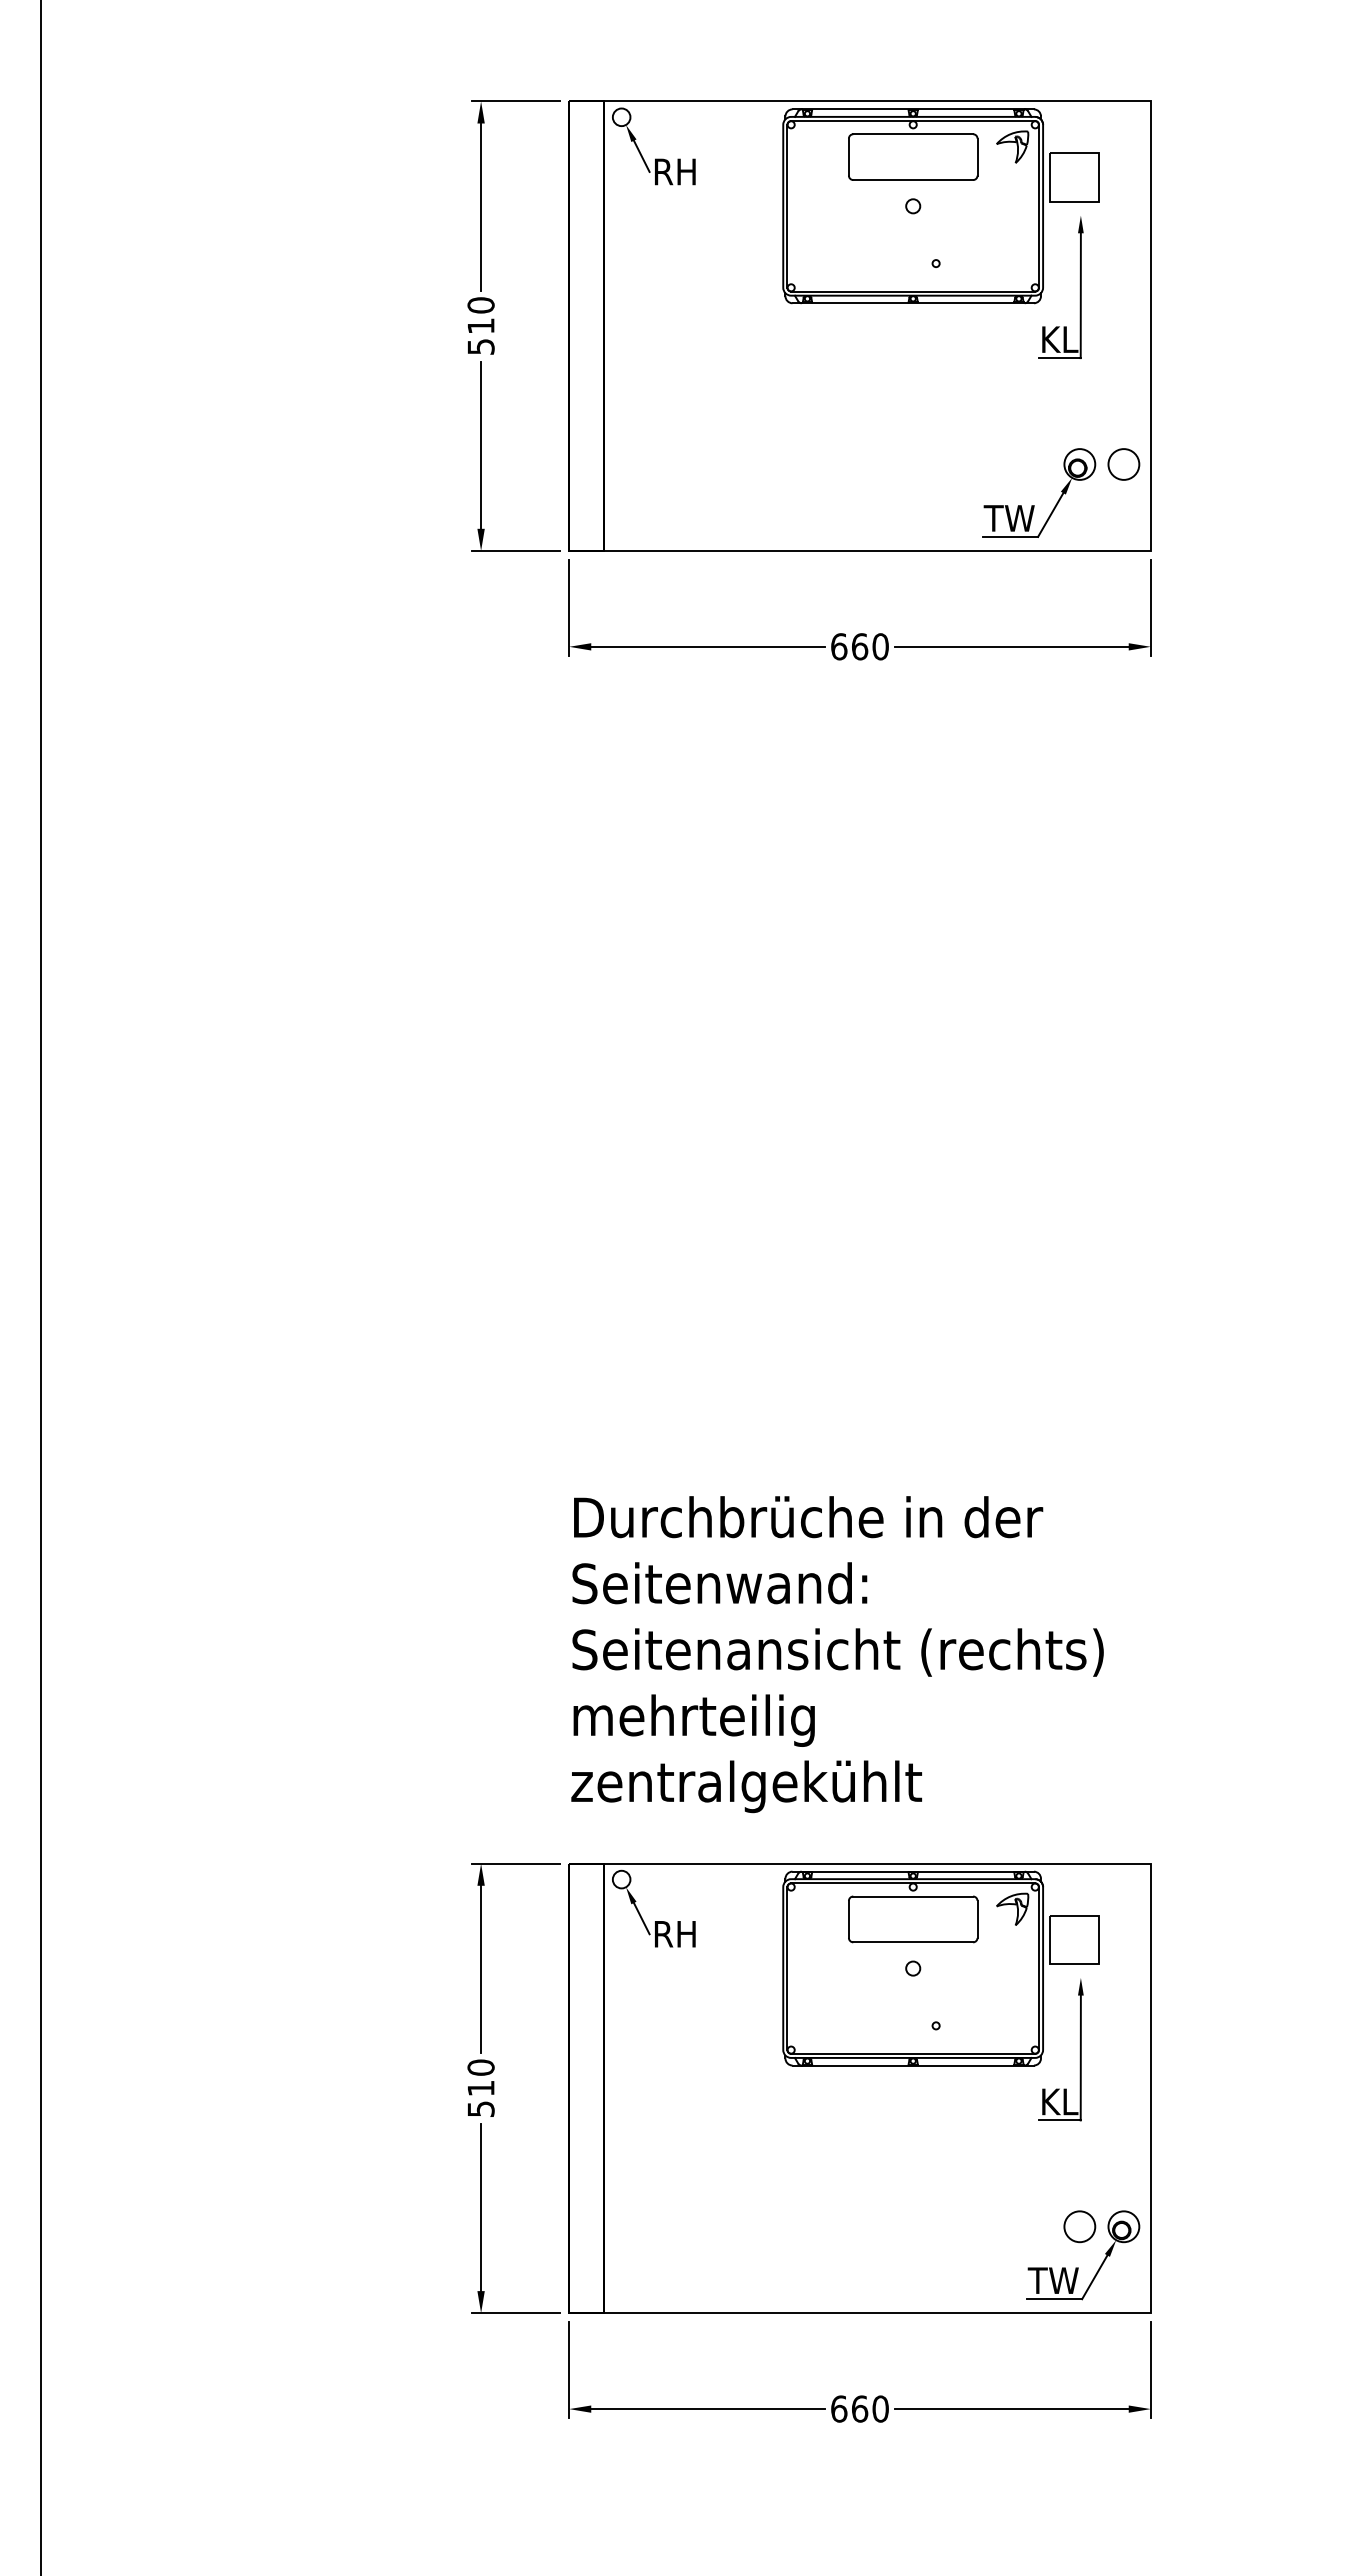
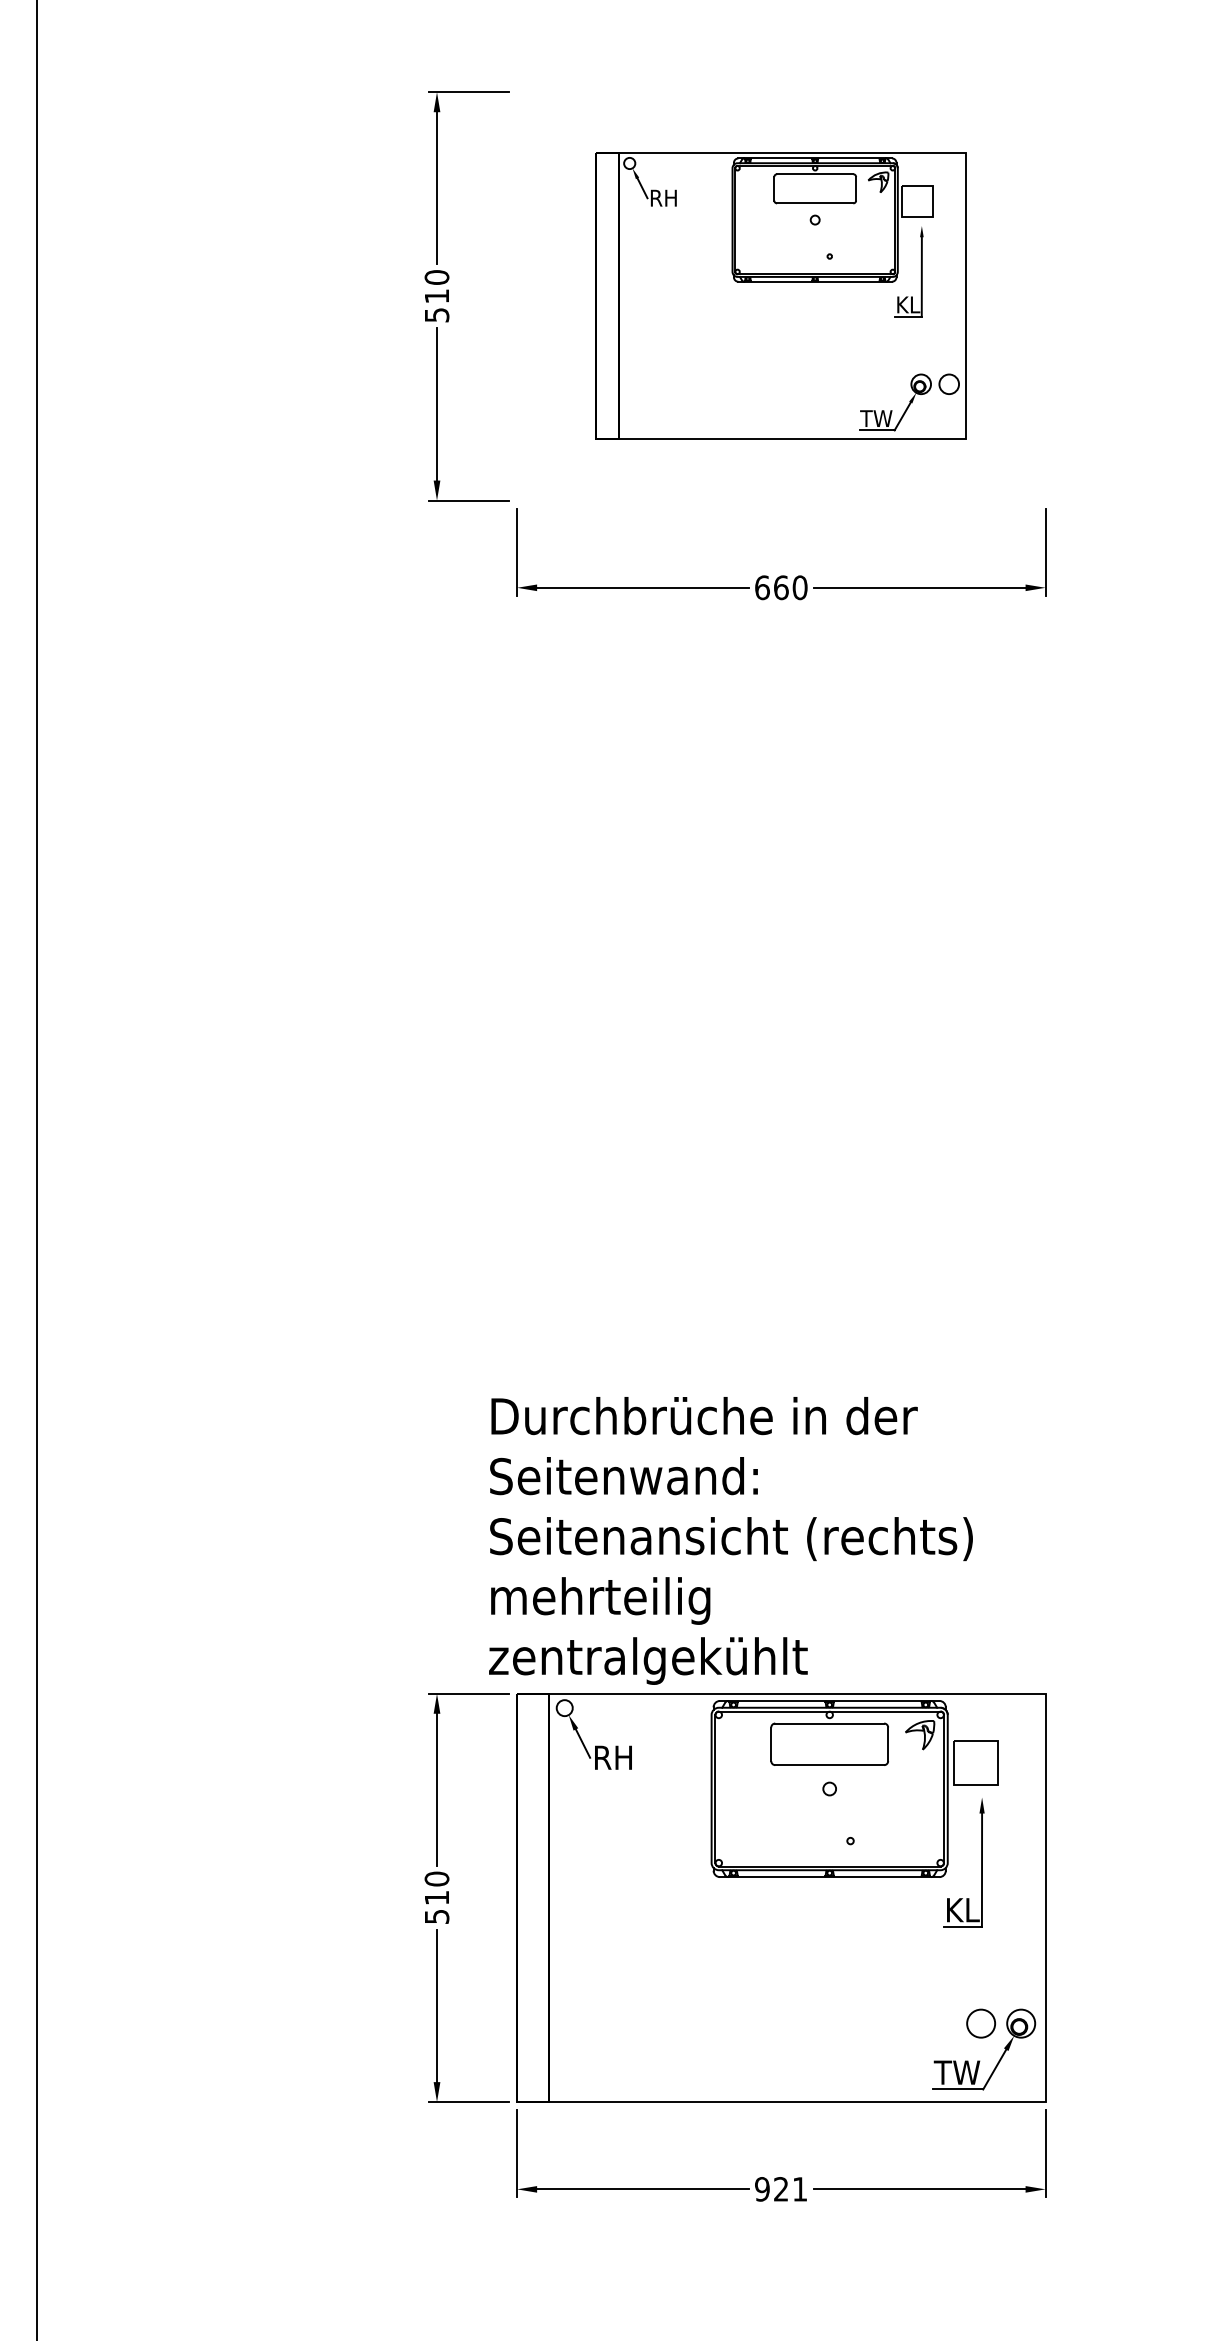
part: (859, 325) -> (780, 295), size x0.7
text: (837, 1654) -> (730, 1540), moved
text: (859, 2408) -> (780, 2188), 660 -> 921

